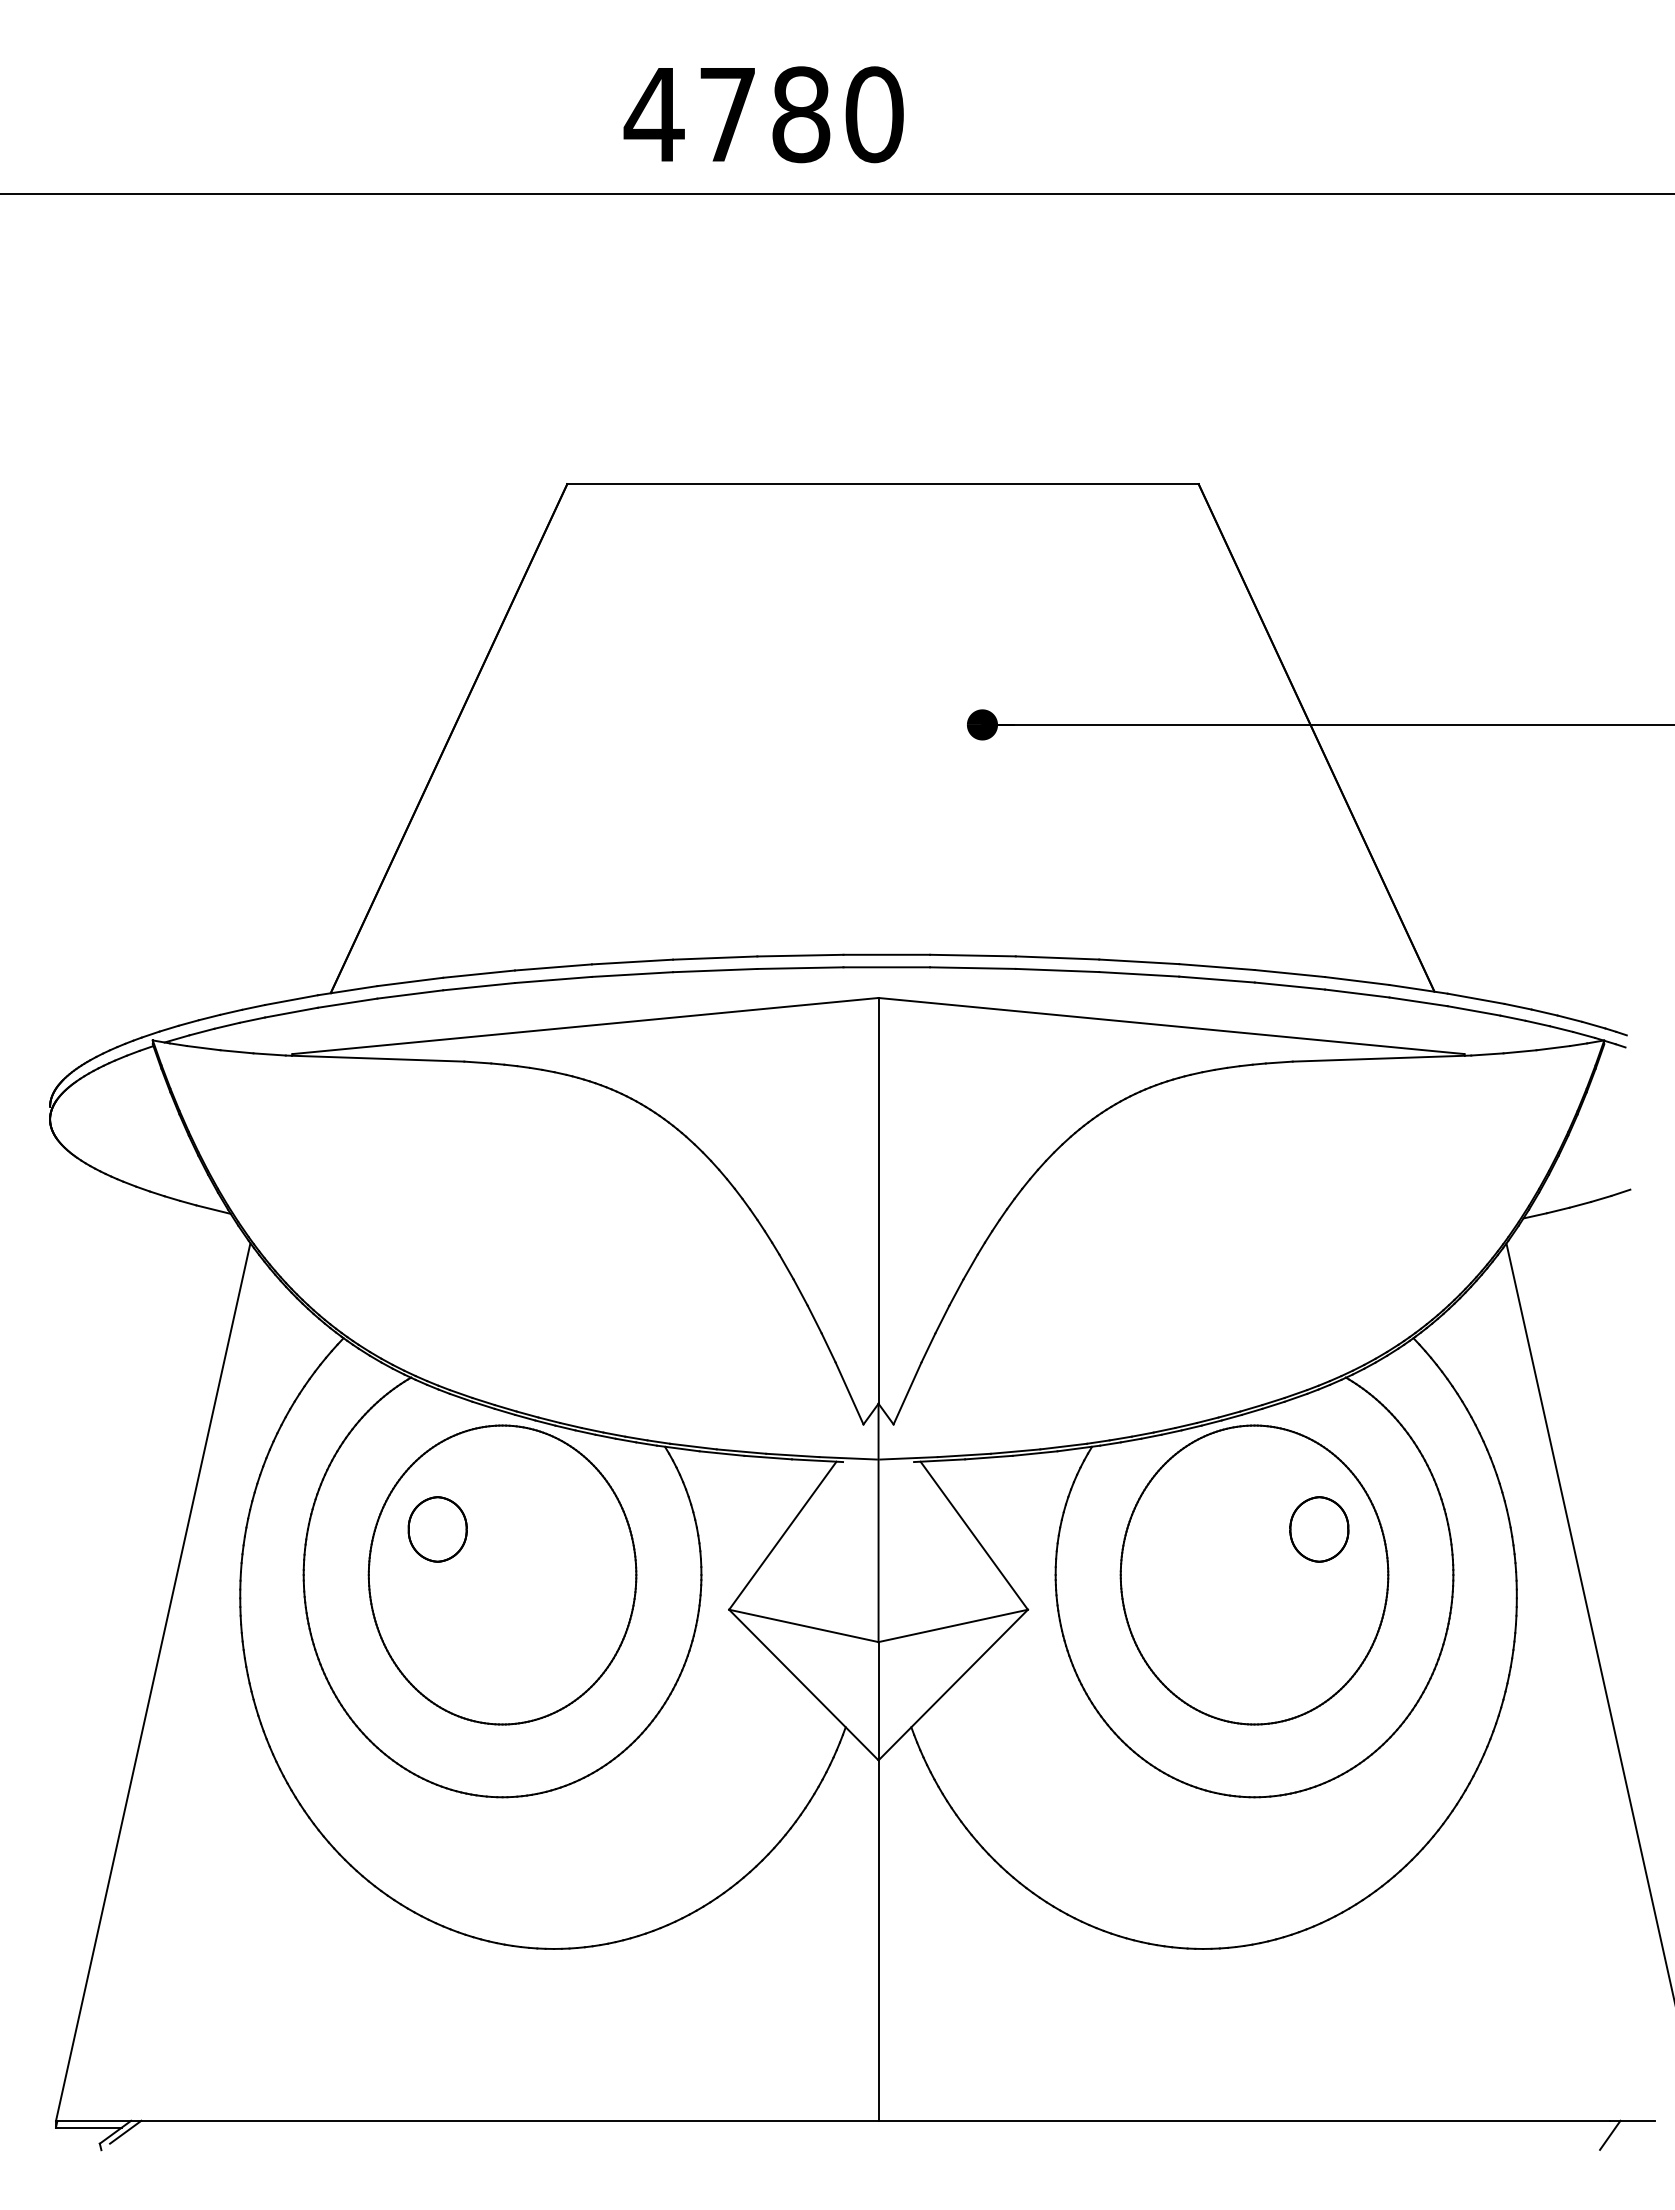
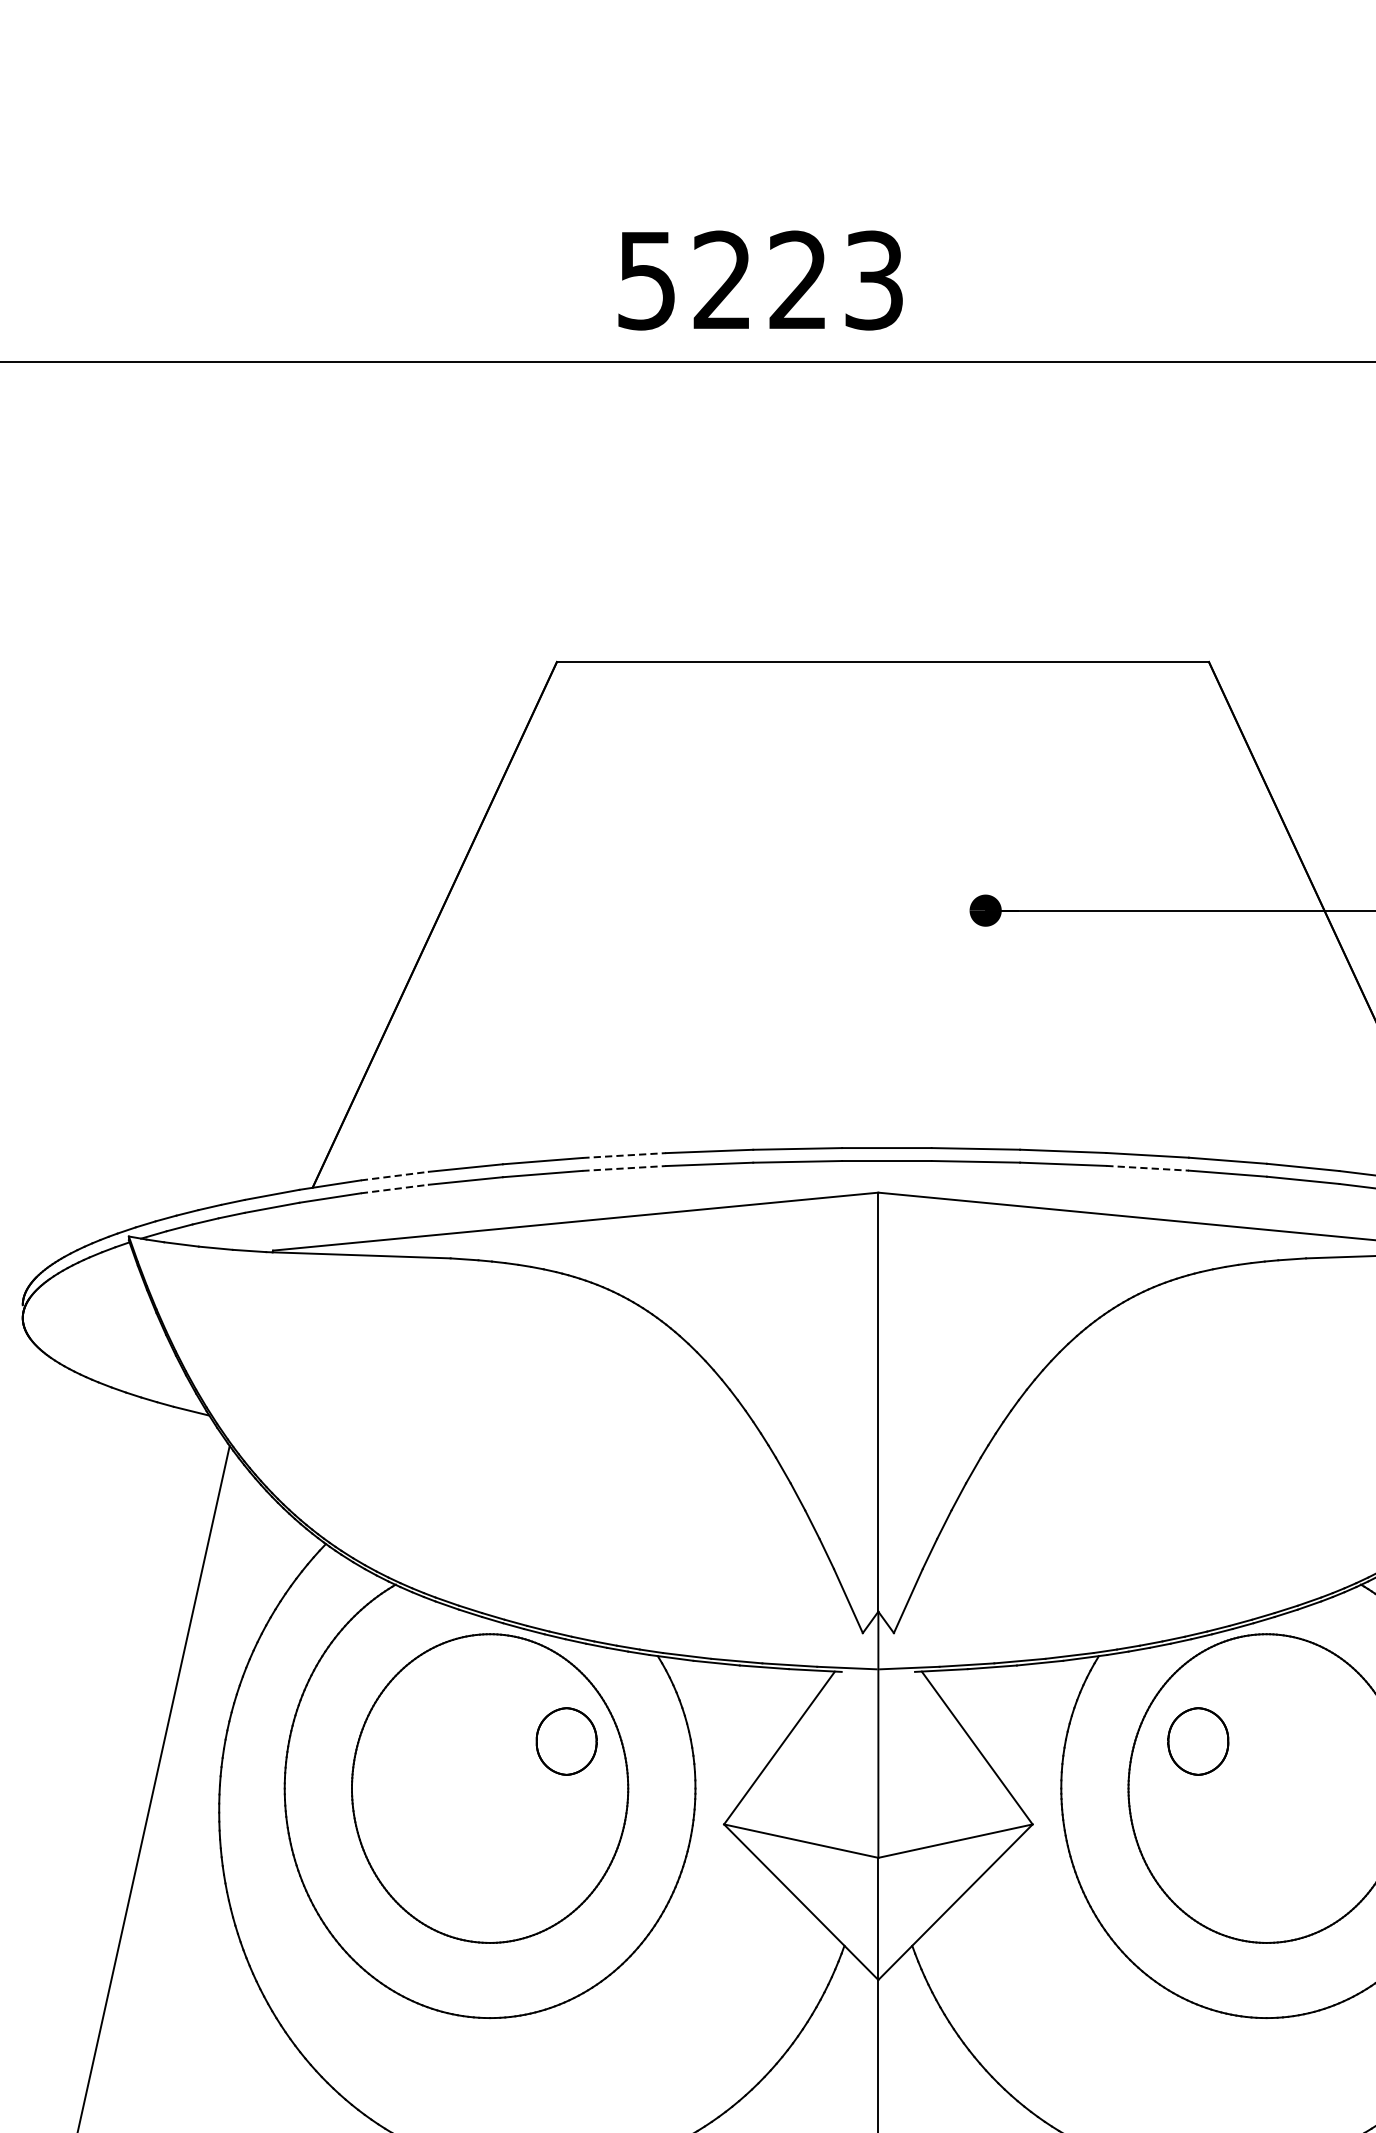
text: (763, 114) -> (759, 280), 4780 -> 5223
line: (632, 962) -> (624, 1156), solid -> dashed
line: (632, 974) -> (624, 1168), solid -> dashed
line: (1139, 974) -> (1147, 1168), solid -> dashed
line: (410, 981) -> (395, 1175), solid -> dashed
line: (410, 994) -> (395, 1189), solid -> dashed
part: (437, 1529) -> (566, 1741), moved
part: (1319, 1529) -> (1198, 1741), moved

